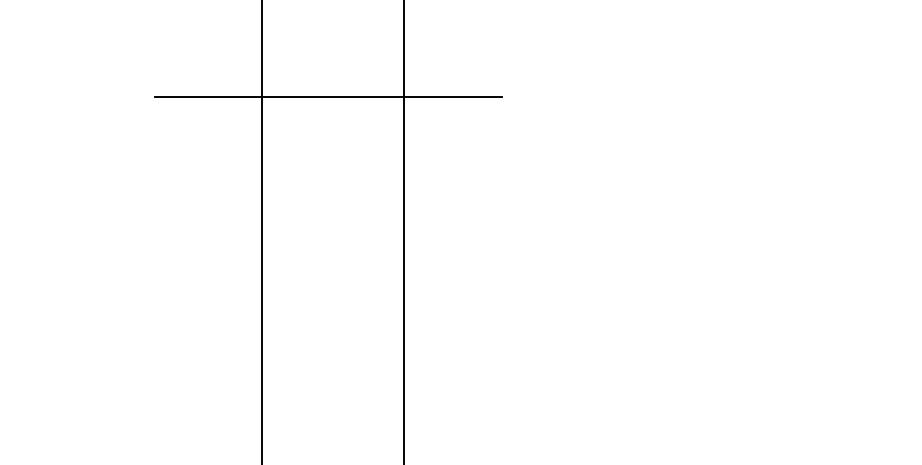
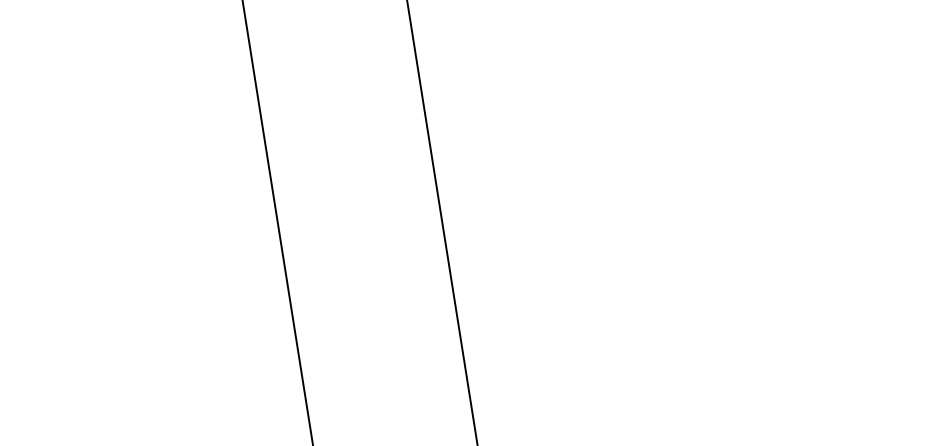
line: (328, 96) -> (328, 60), removed

